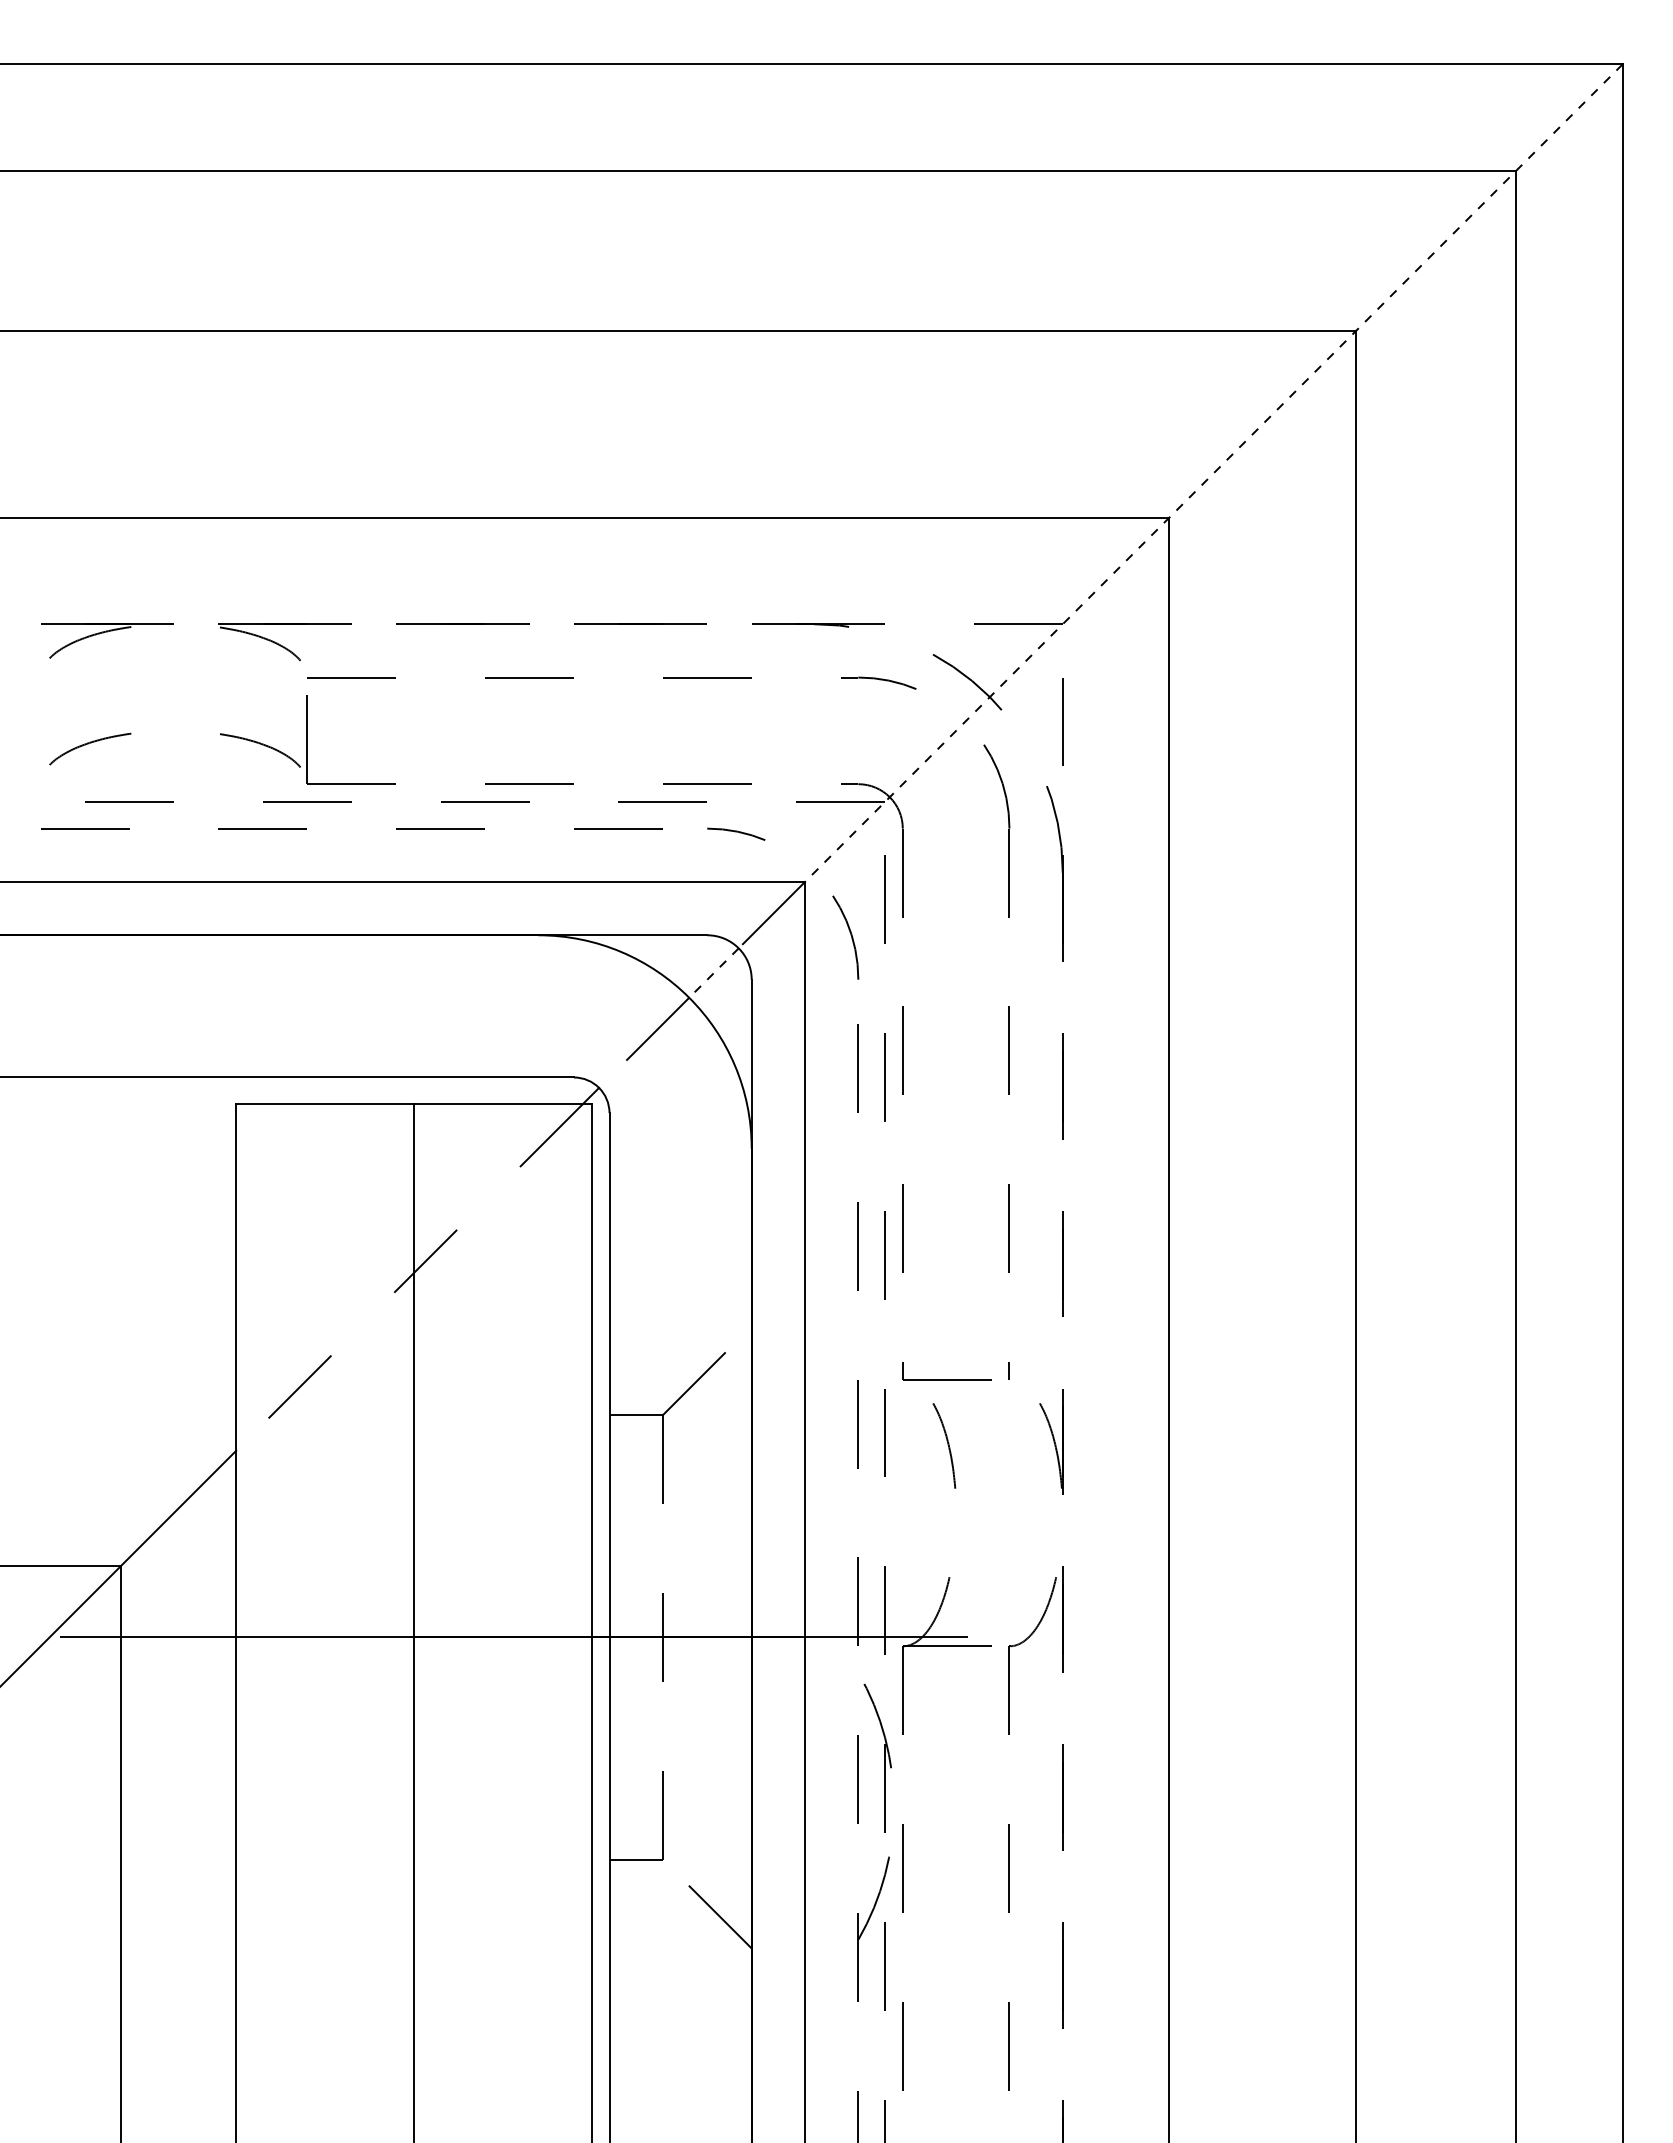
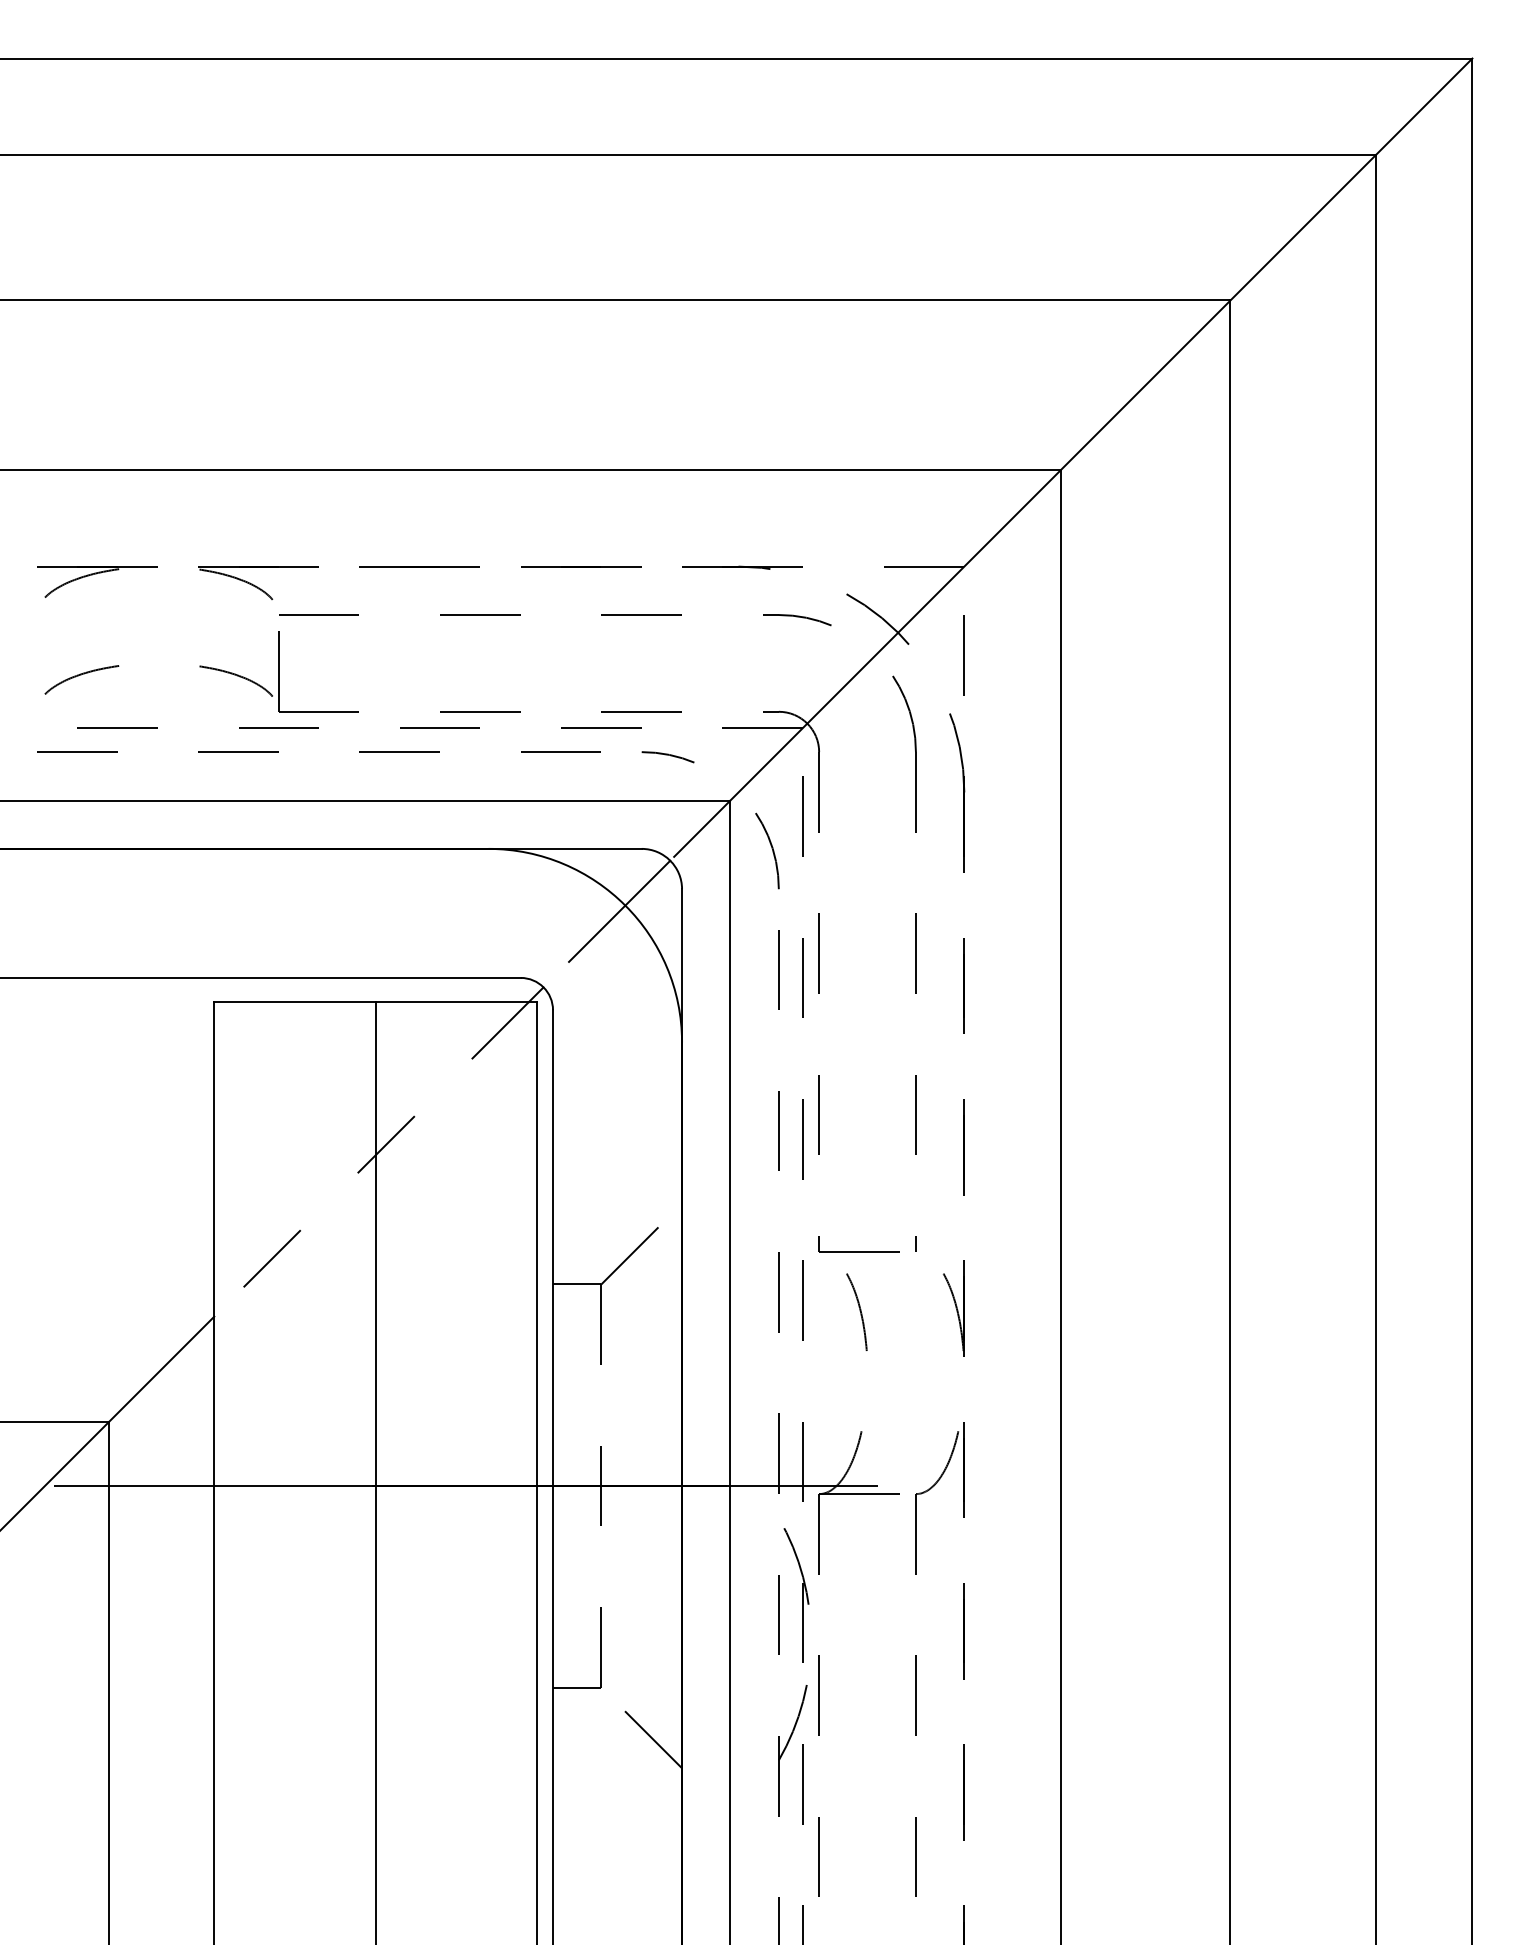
line: (1213, 473) -> (1101, 429), dashed -> solid
line: (713, 973) -> (647, 883), dashed -> solid

